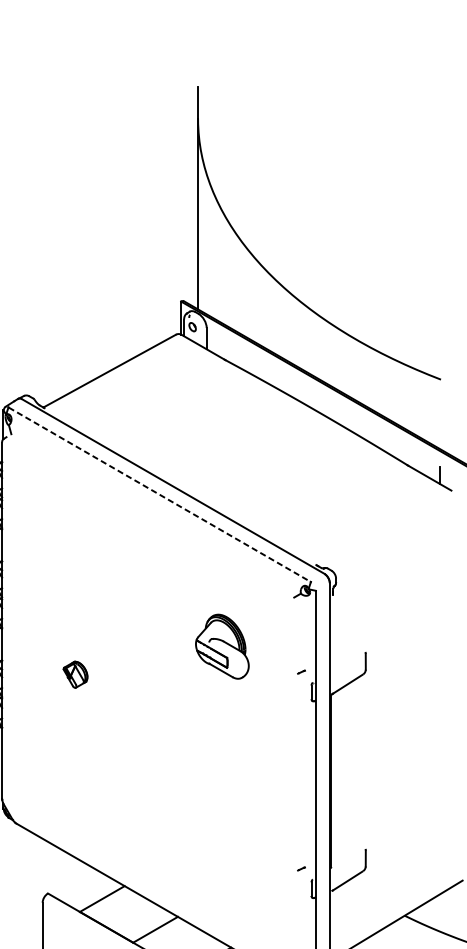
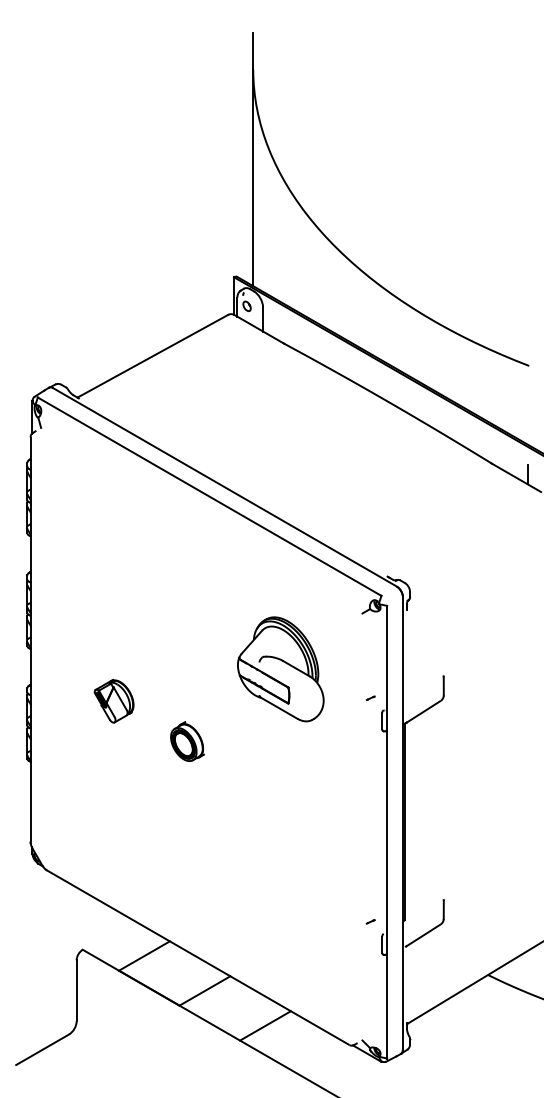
line: (160, 494) -> (210, 496), dashed -> solid
part: (222, 646) -> (280, 669), size x1.43
part: (75, 674) -> (113, 700), size x1.43
part: (140, 710) -> (187, 741), added

